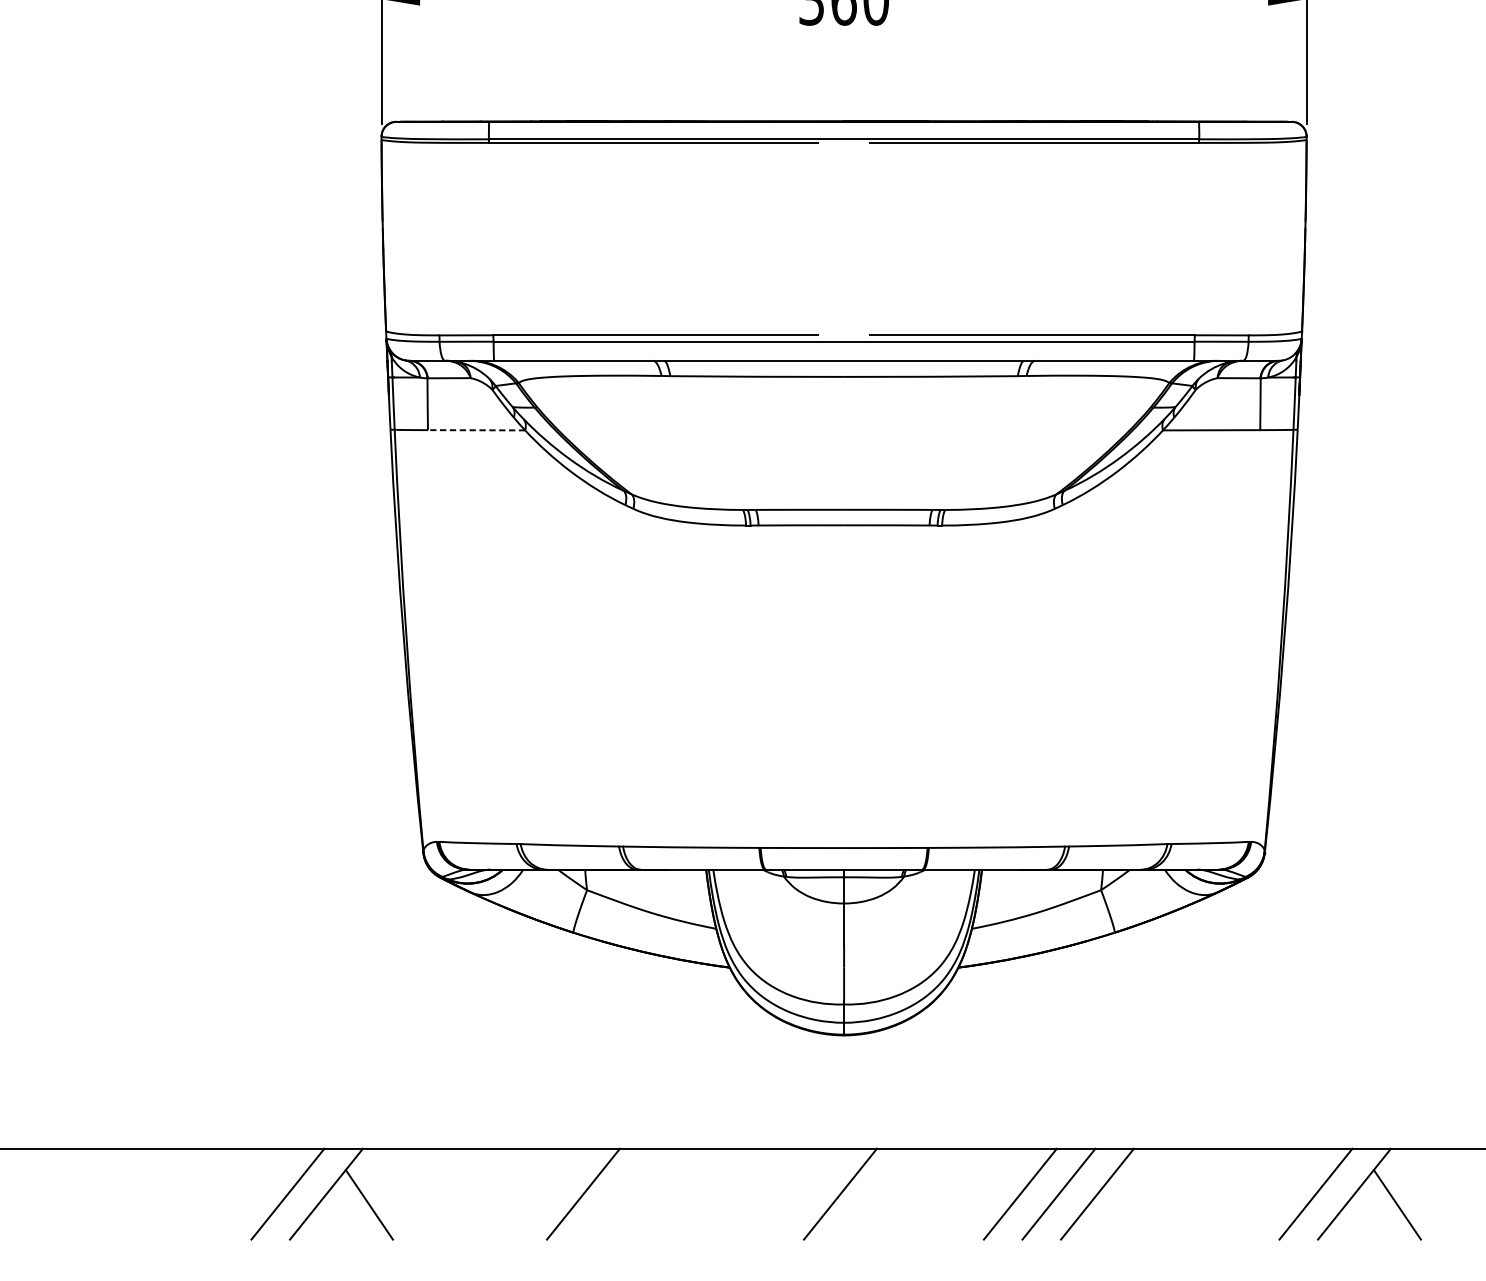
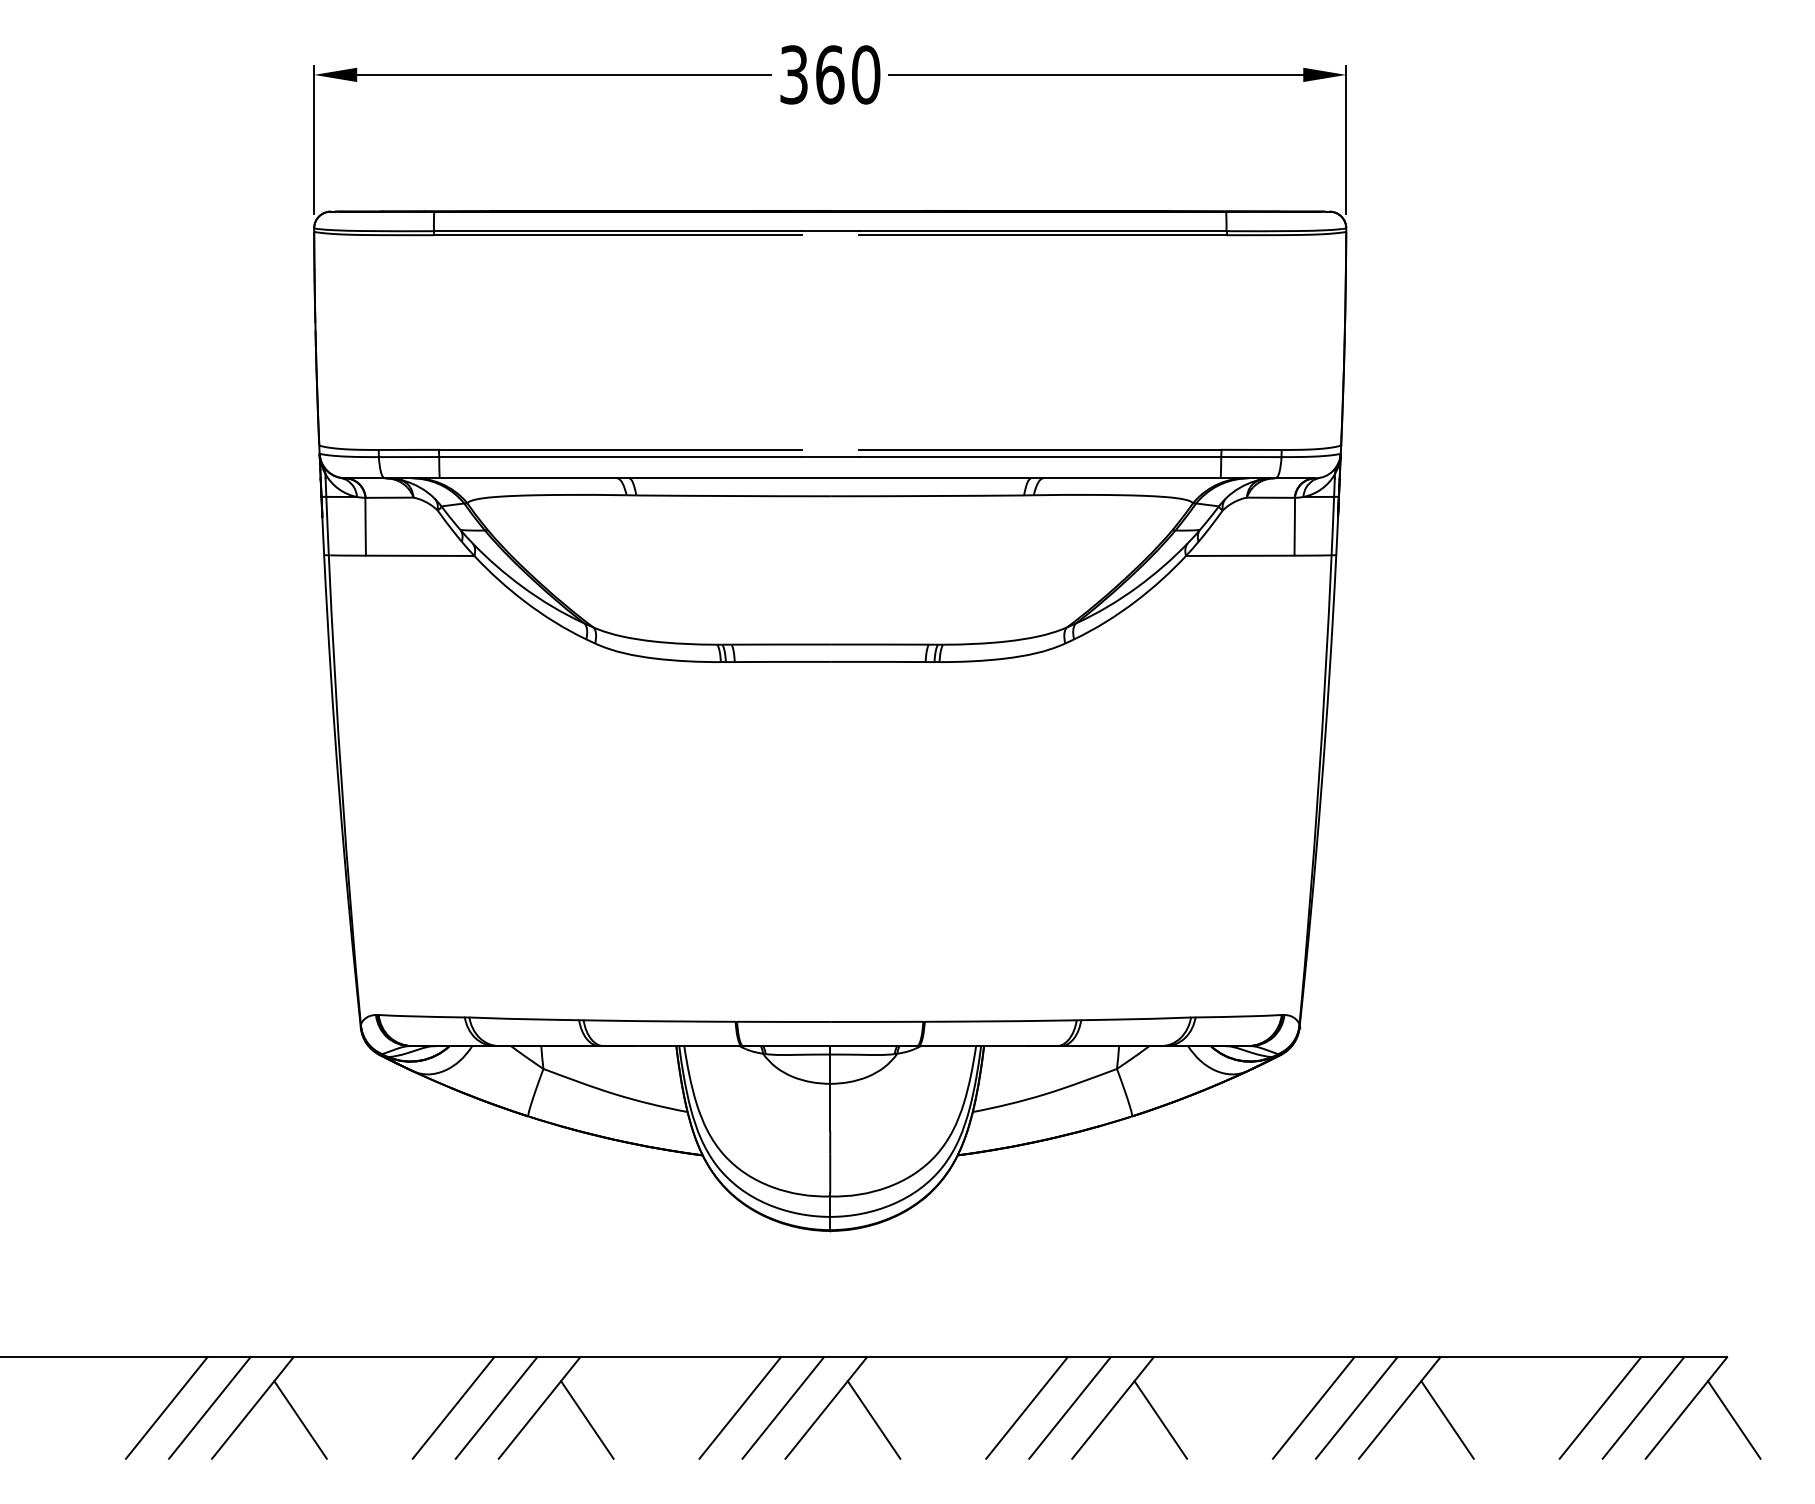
line: (475, 429) -> (419, 555), dashed -> solid
line: (249, 1193) -> (166, 1407), added
line: (506, 1193) -> (453, 1407), added
line: (544, 1193) -> (496, 1407), added
line: (762, 1193) -> (739, 1407), added
line: (801, 1193) -> (782, 1407), added
line: (1277, 1193) -> (1313, 1407), added
line: (626, 1204) -> (587, 1419), added
line: (882, 1204) -> (873, 1419), added
line: (1140, 1204) -> (1160, 1419), added

